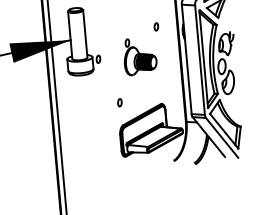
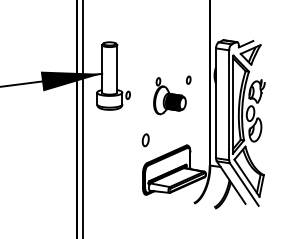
part: (156, 26) -> (188, 79), moved
part: (119, 102) -> (145, 140), size x1.6

